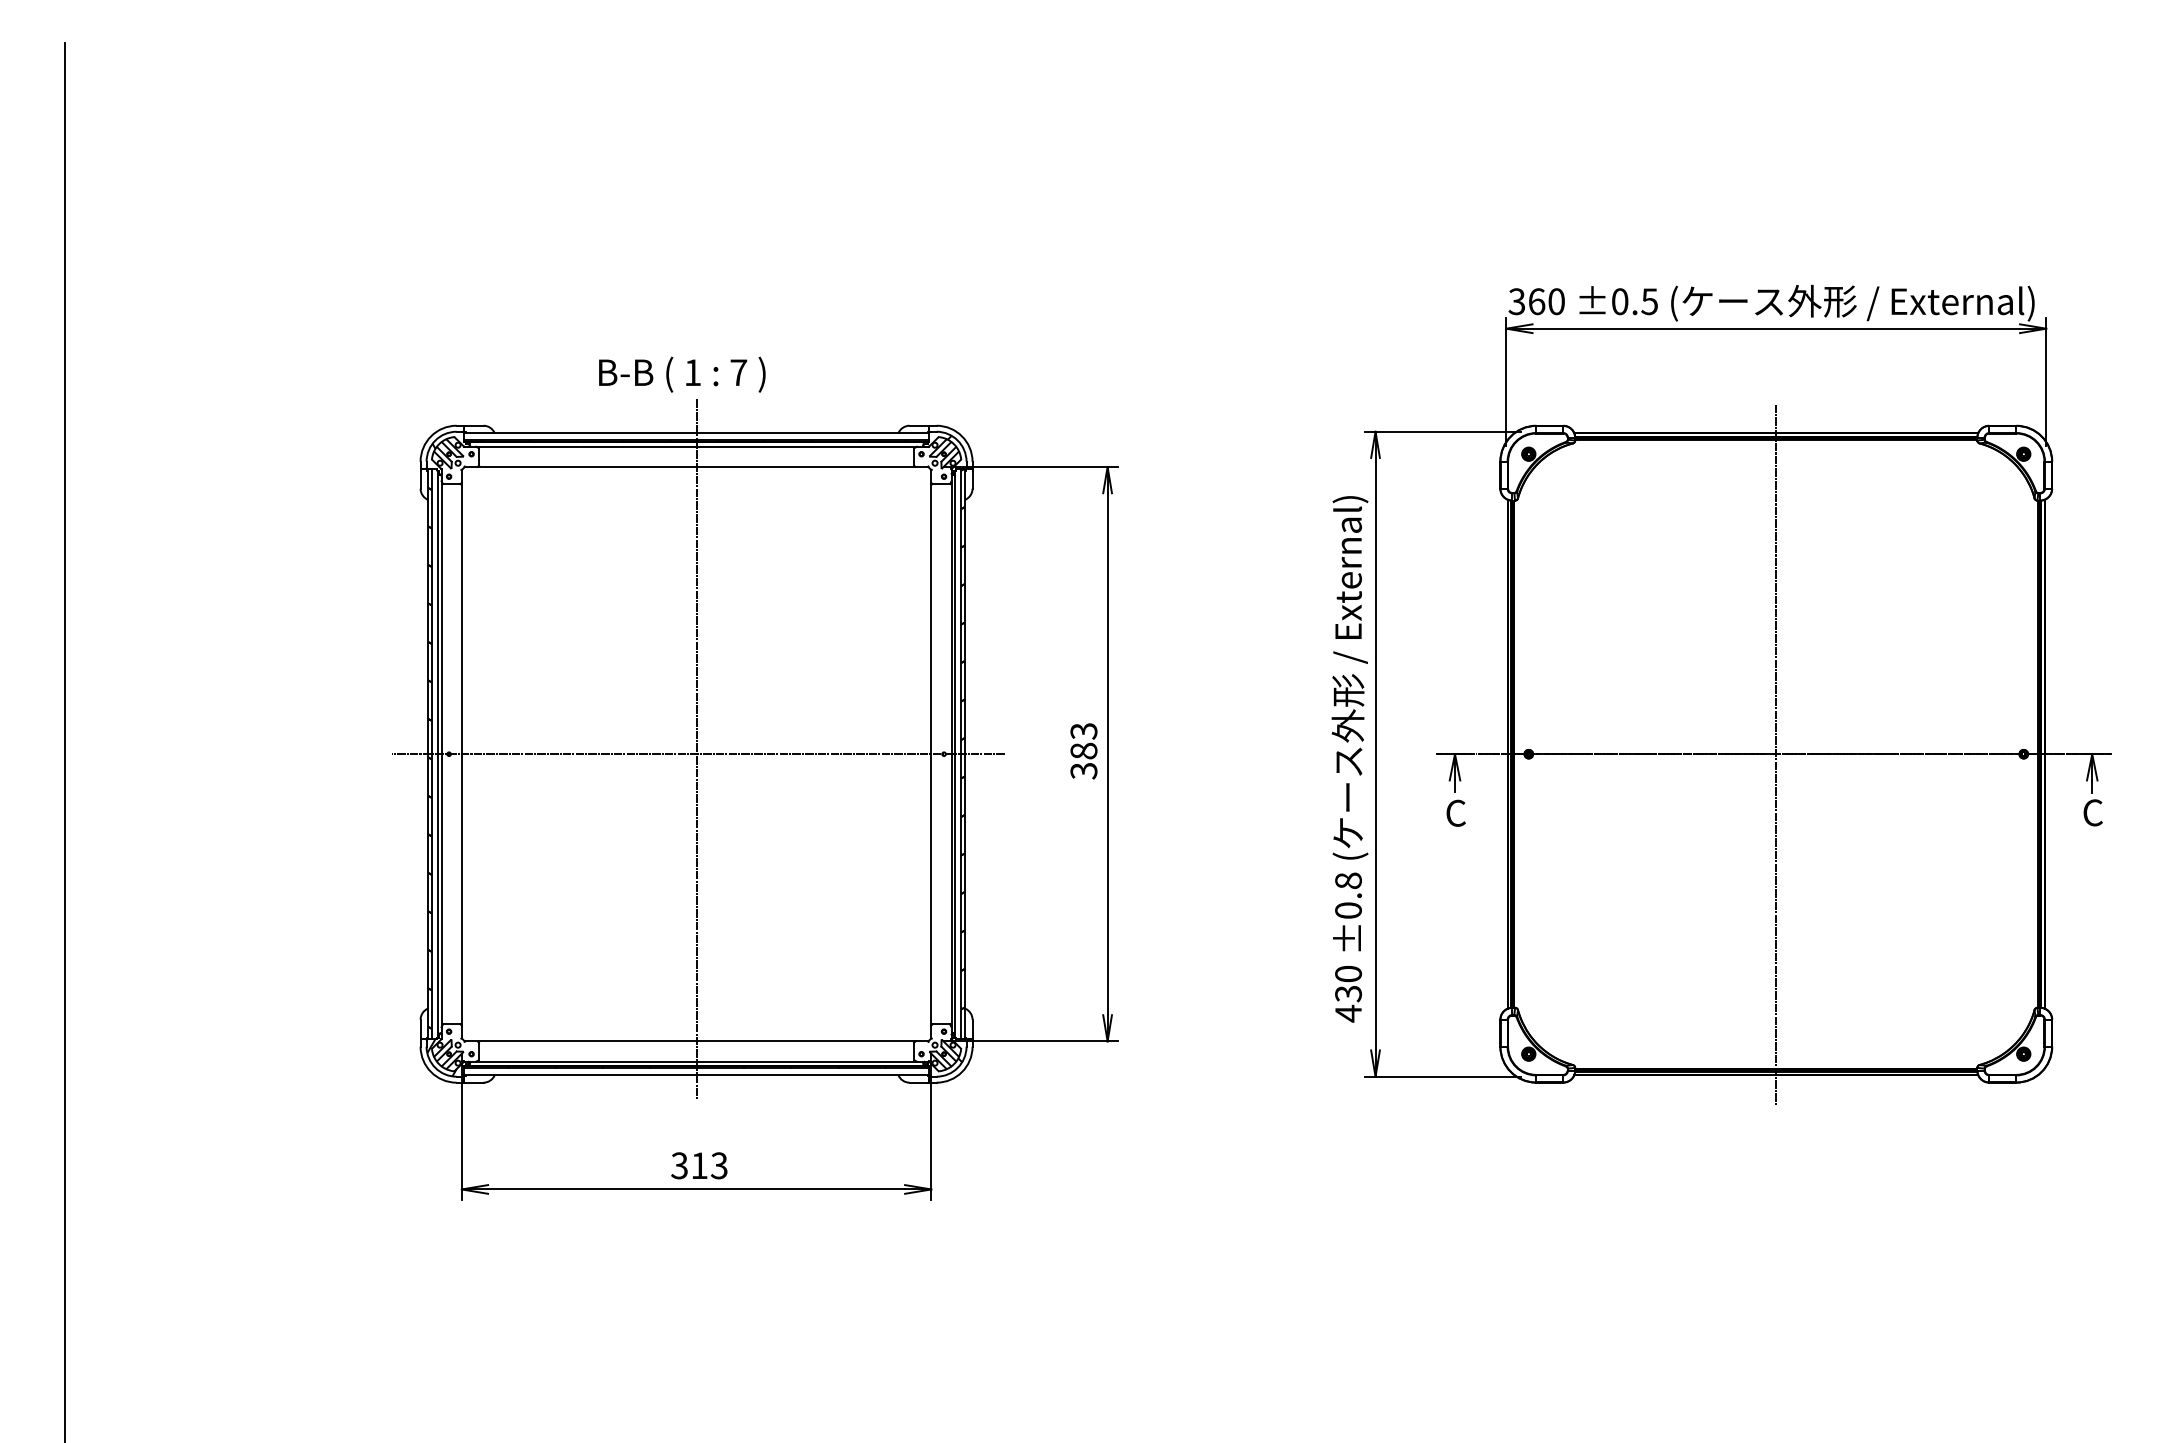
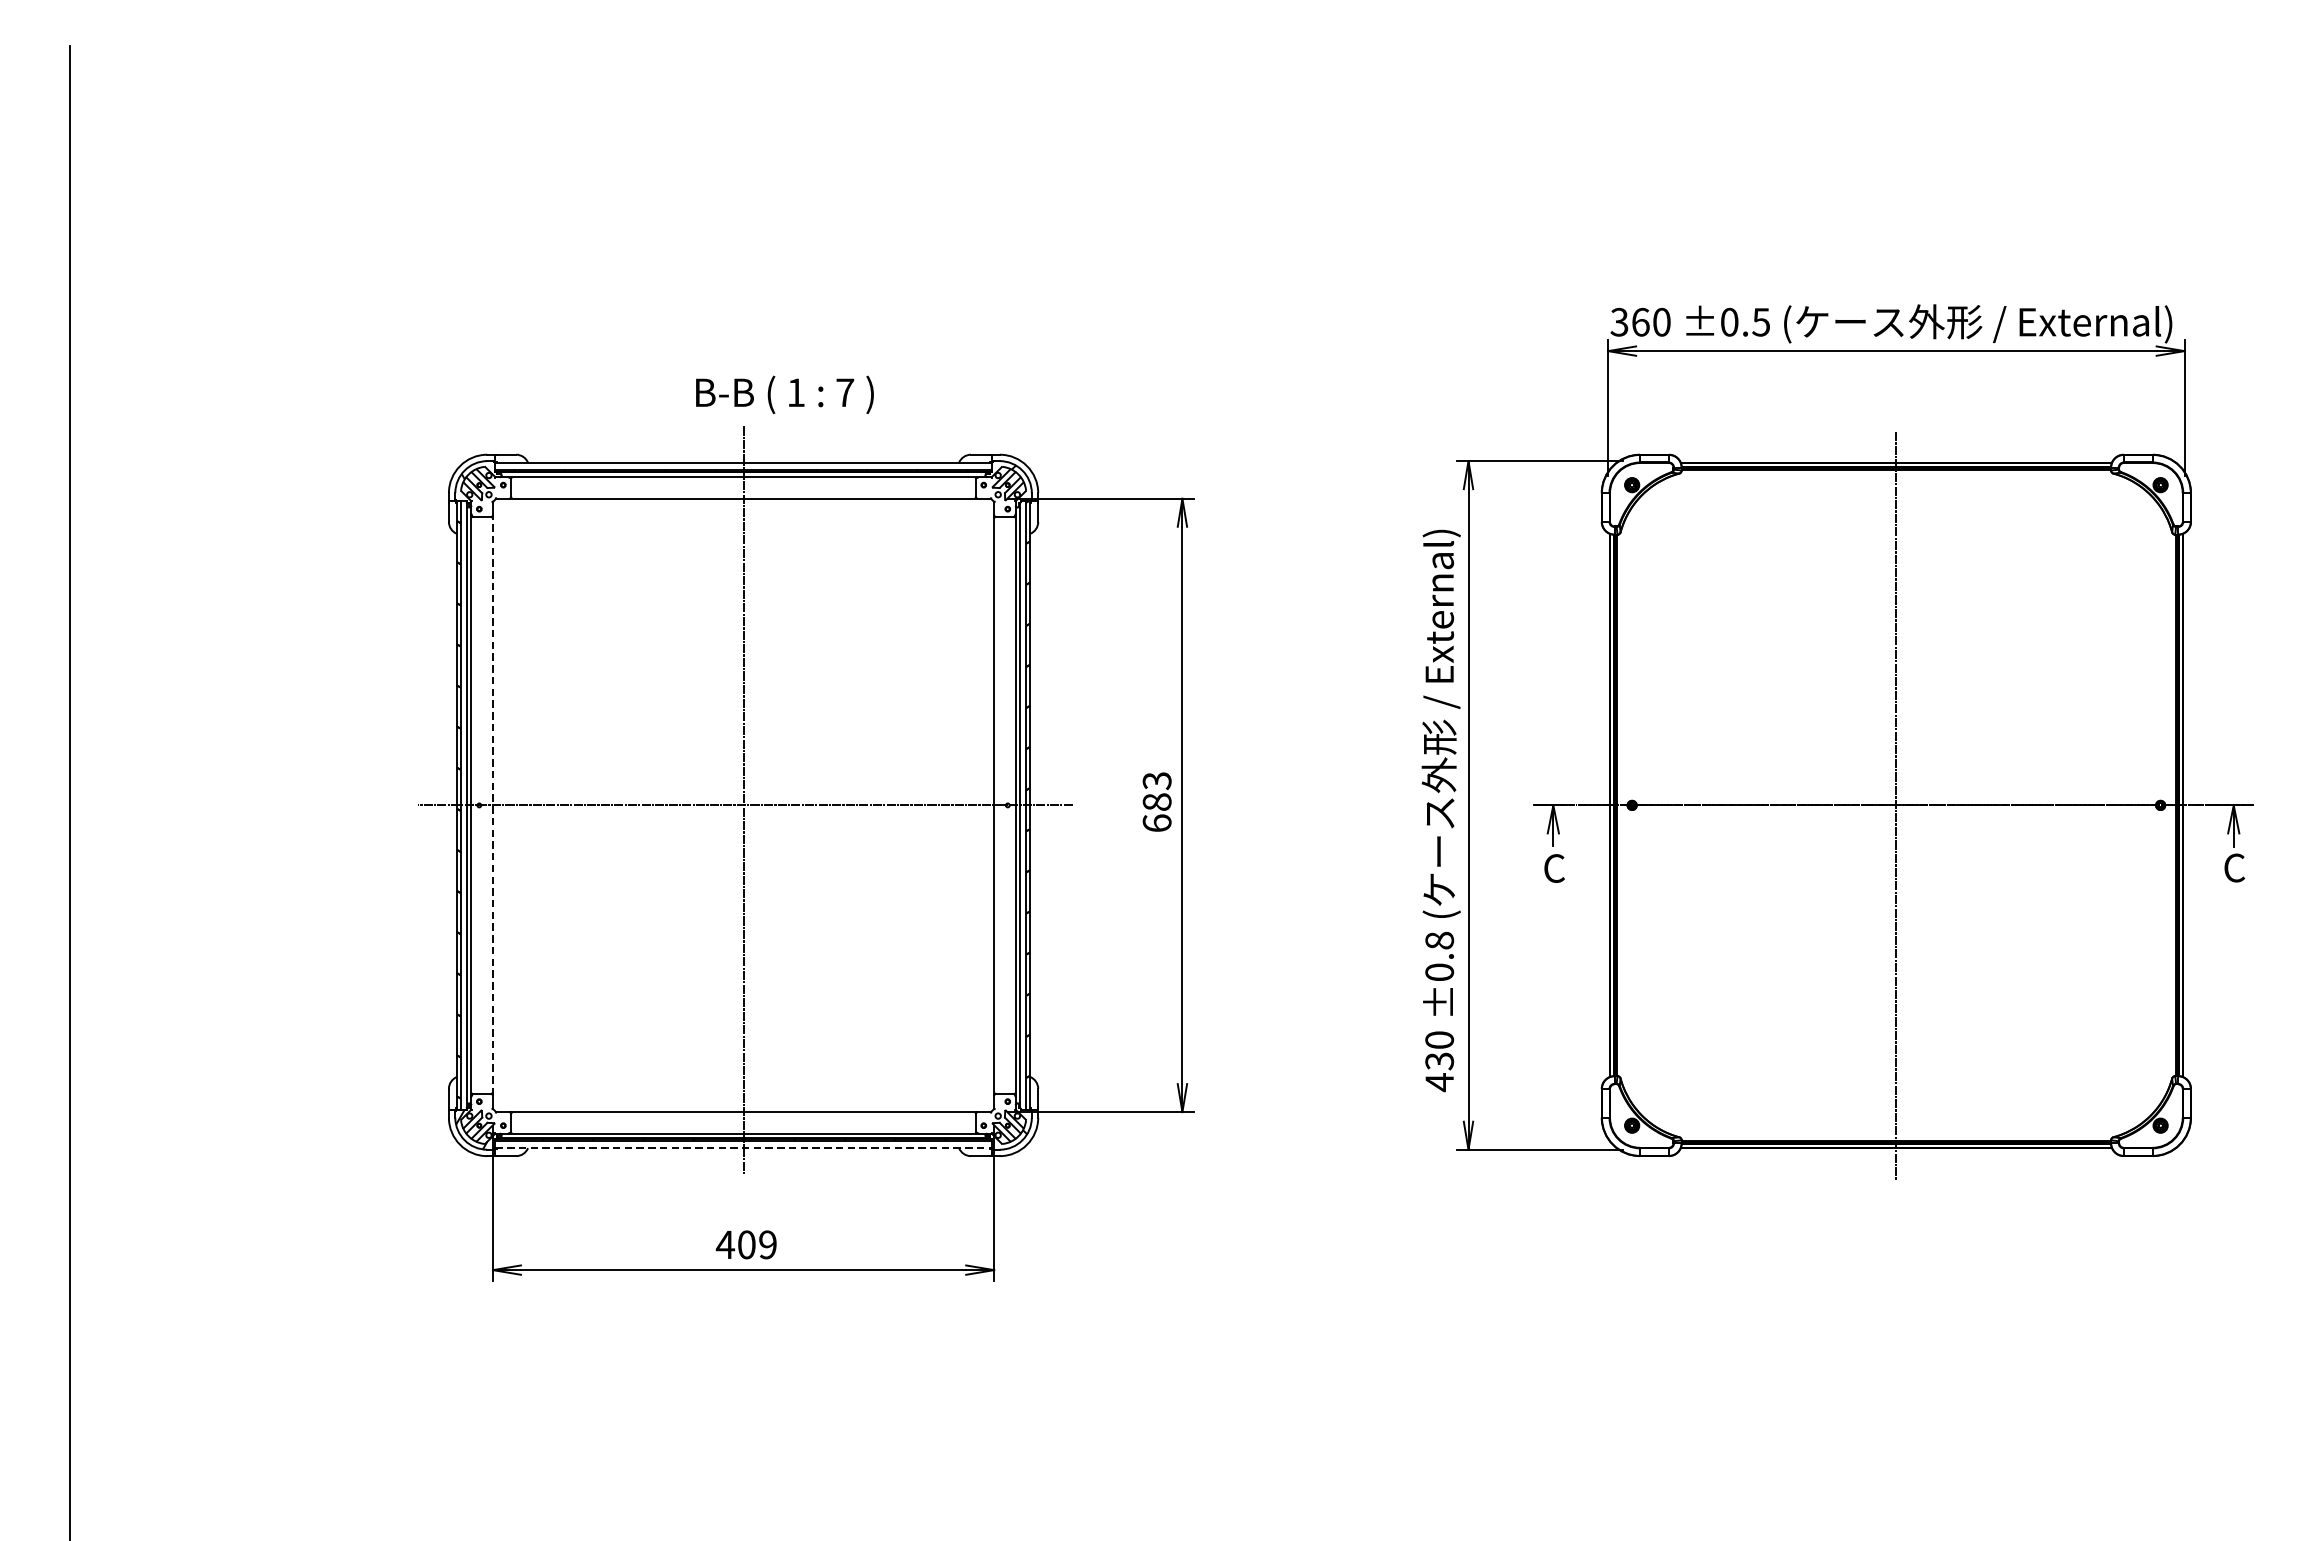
text: (682, 374) -> (785, 394), moved
line: (461, 754) -> (492, 805), solid -> dashed
text: (1083, 770) -> (1156, 822), 383 -> 683
line: (697, 1075) -> (744, 1148), solid -> dashed
text: (698, 1165) -> (745, 1244), 313 -> 409

